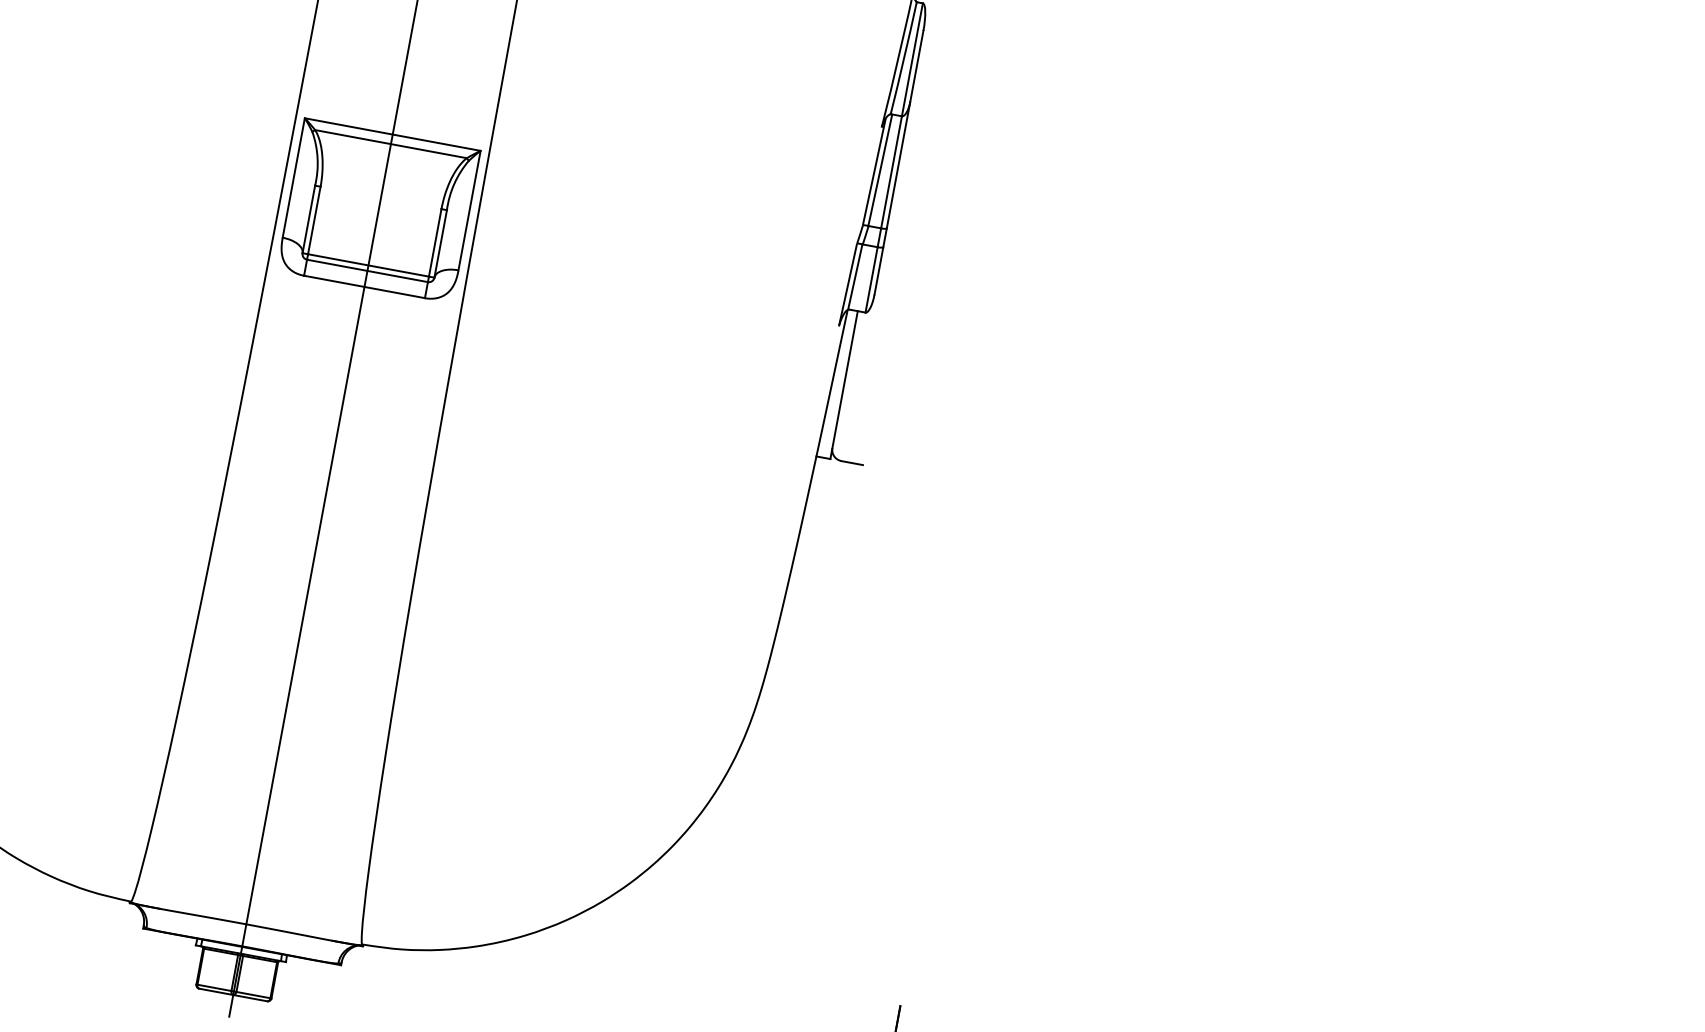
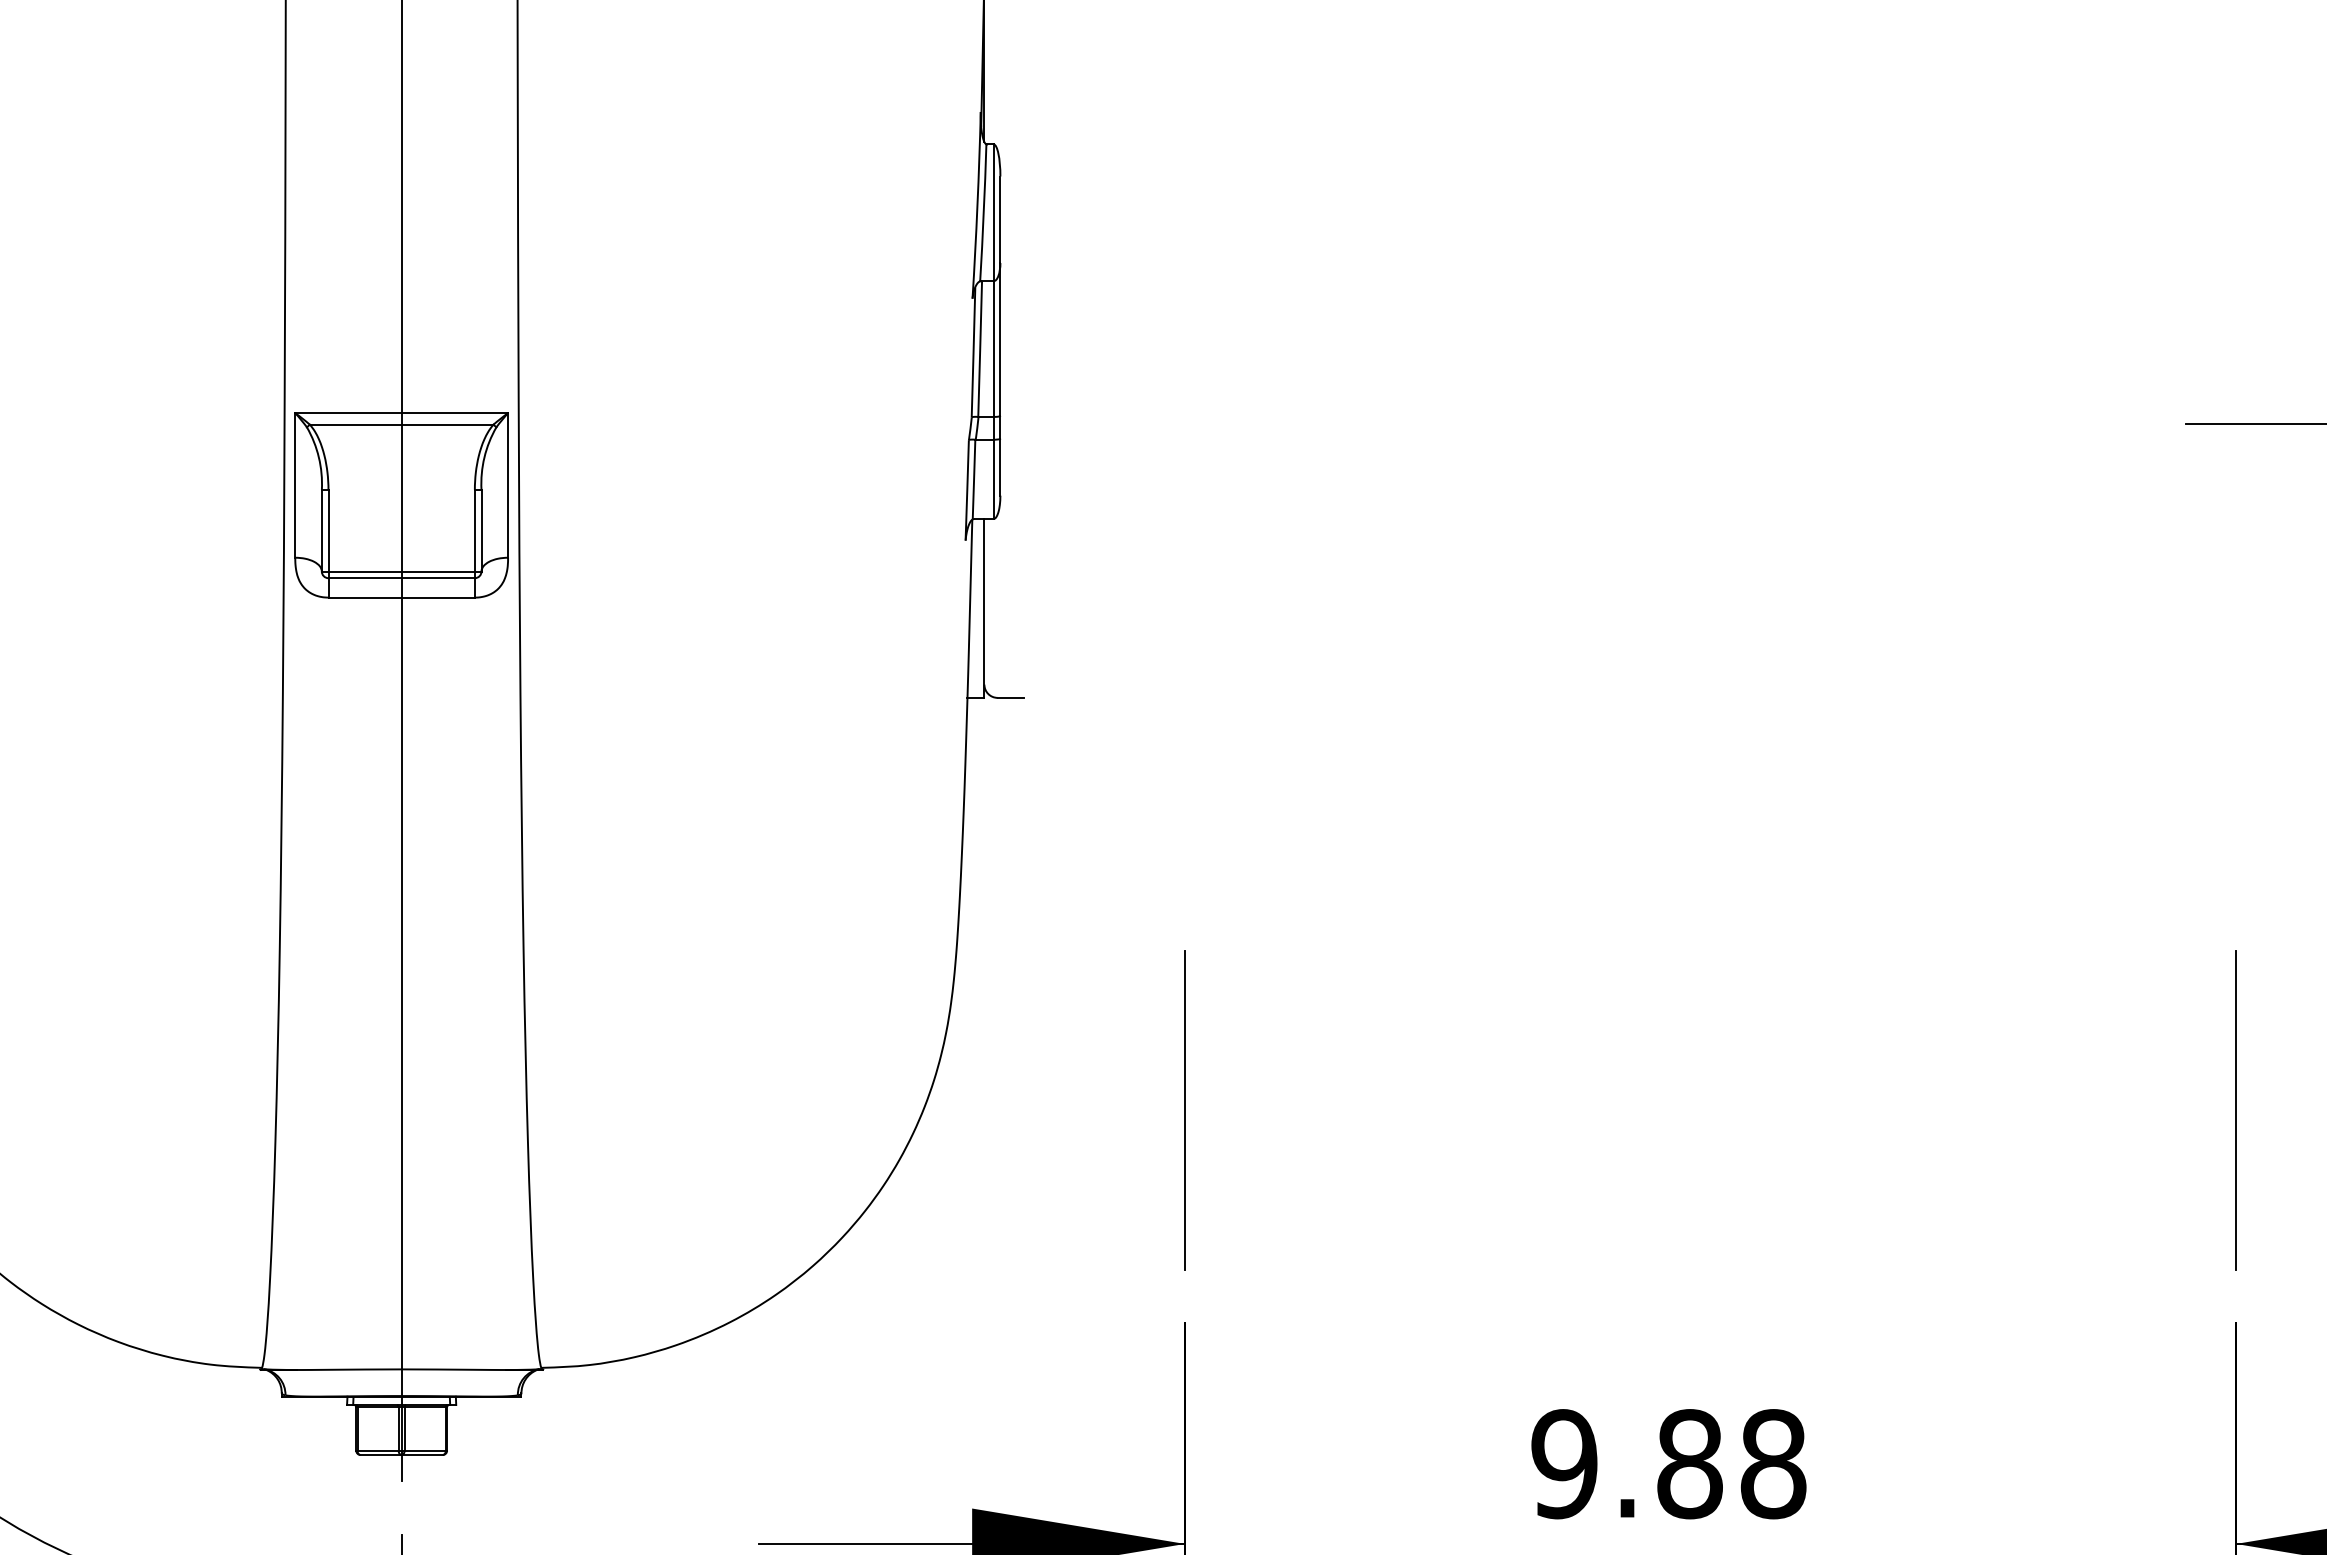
line: (932, 830) -> (1184, 1110), added

